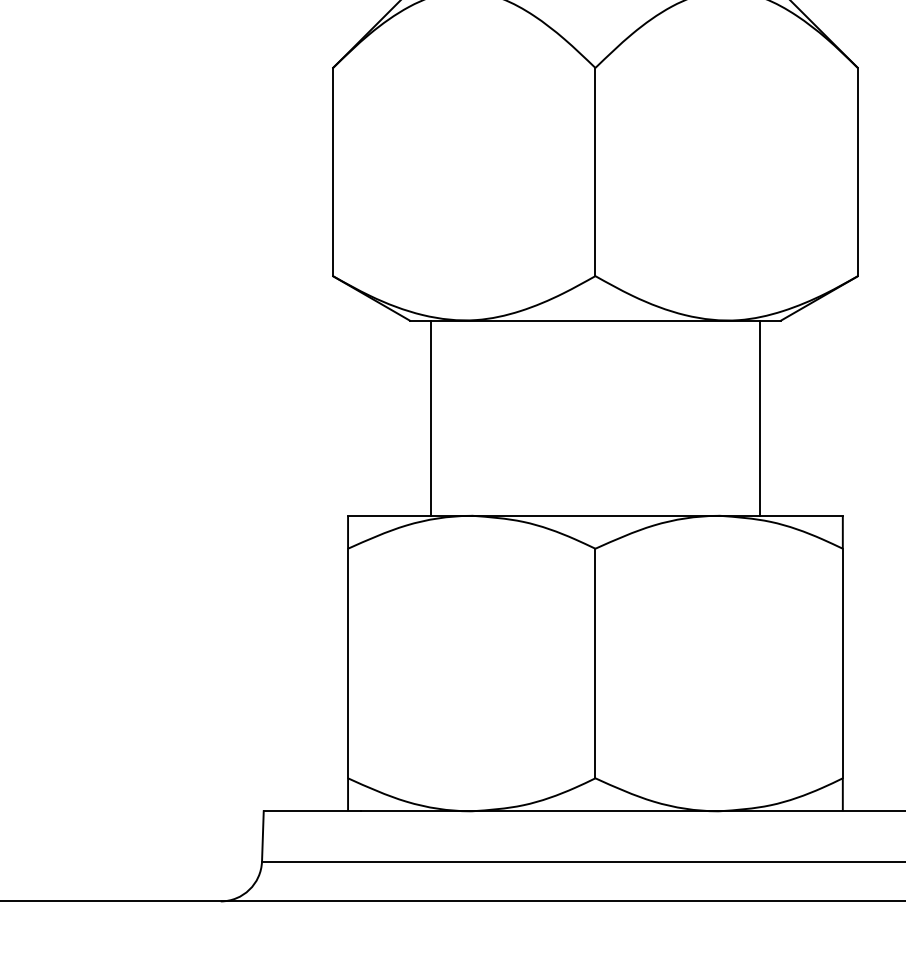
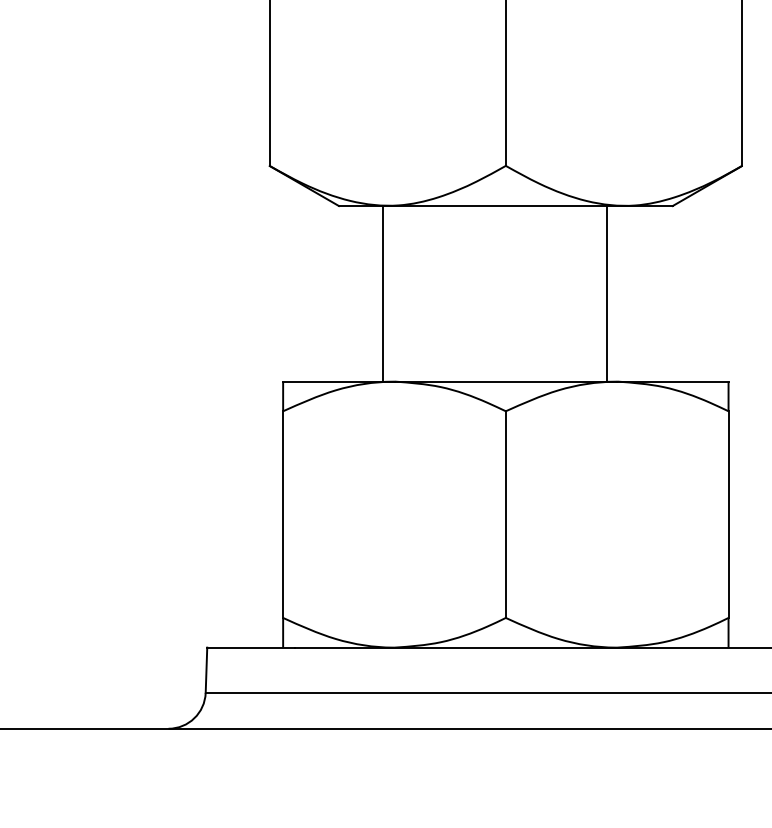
line: (431, 417) -> (383, 293), moved
line: (759, 417) -> (606, 293), moved

